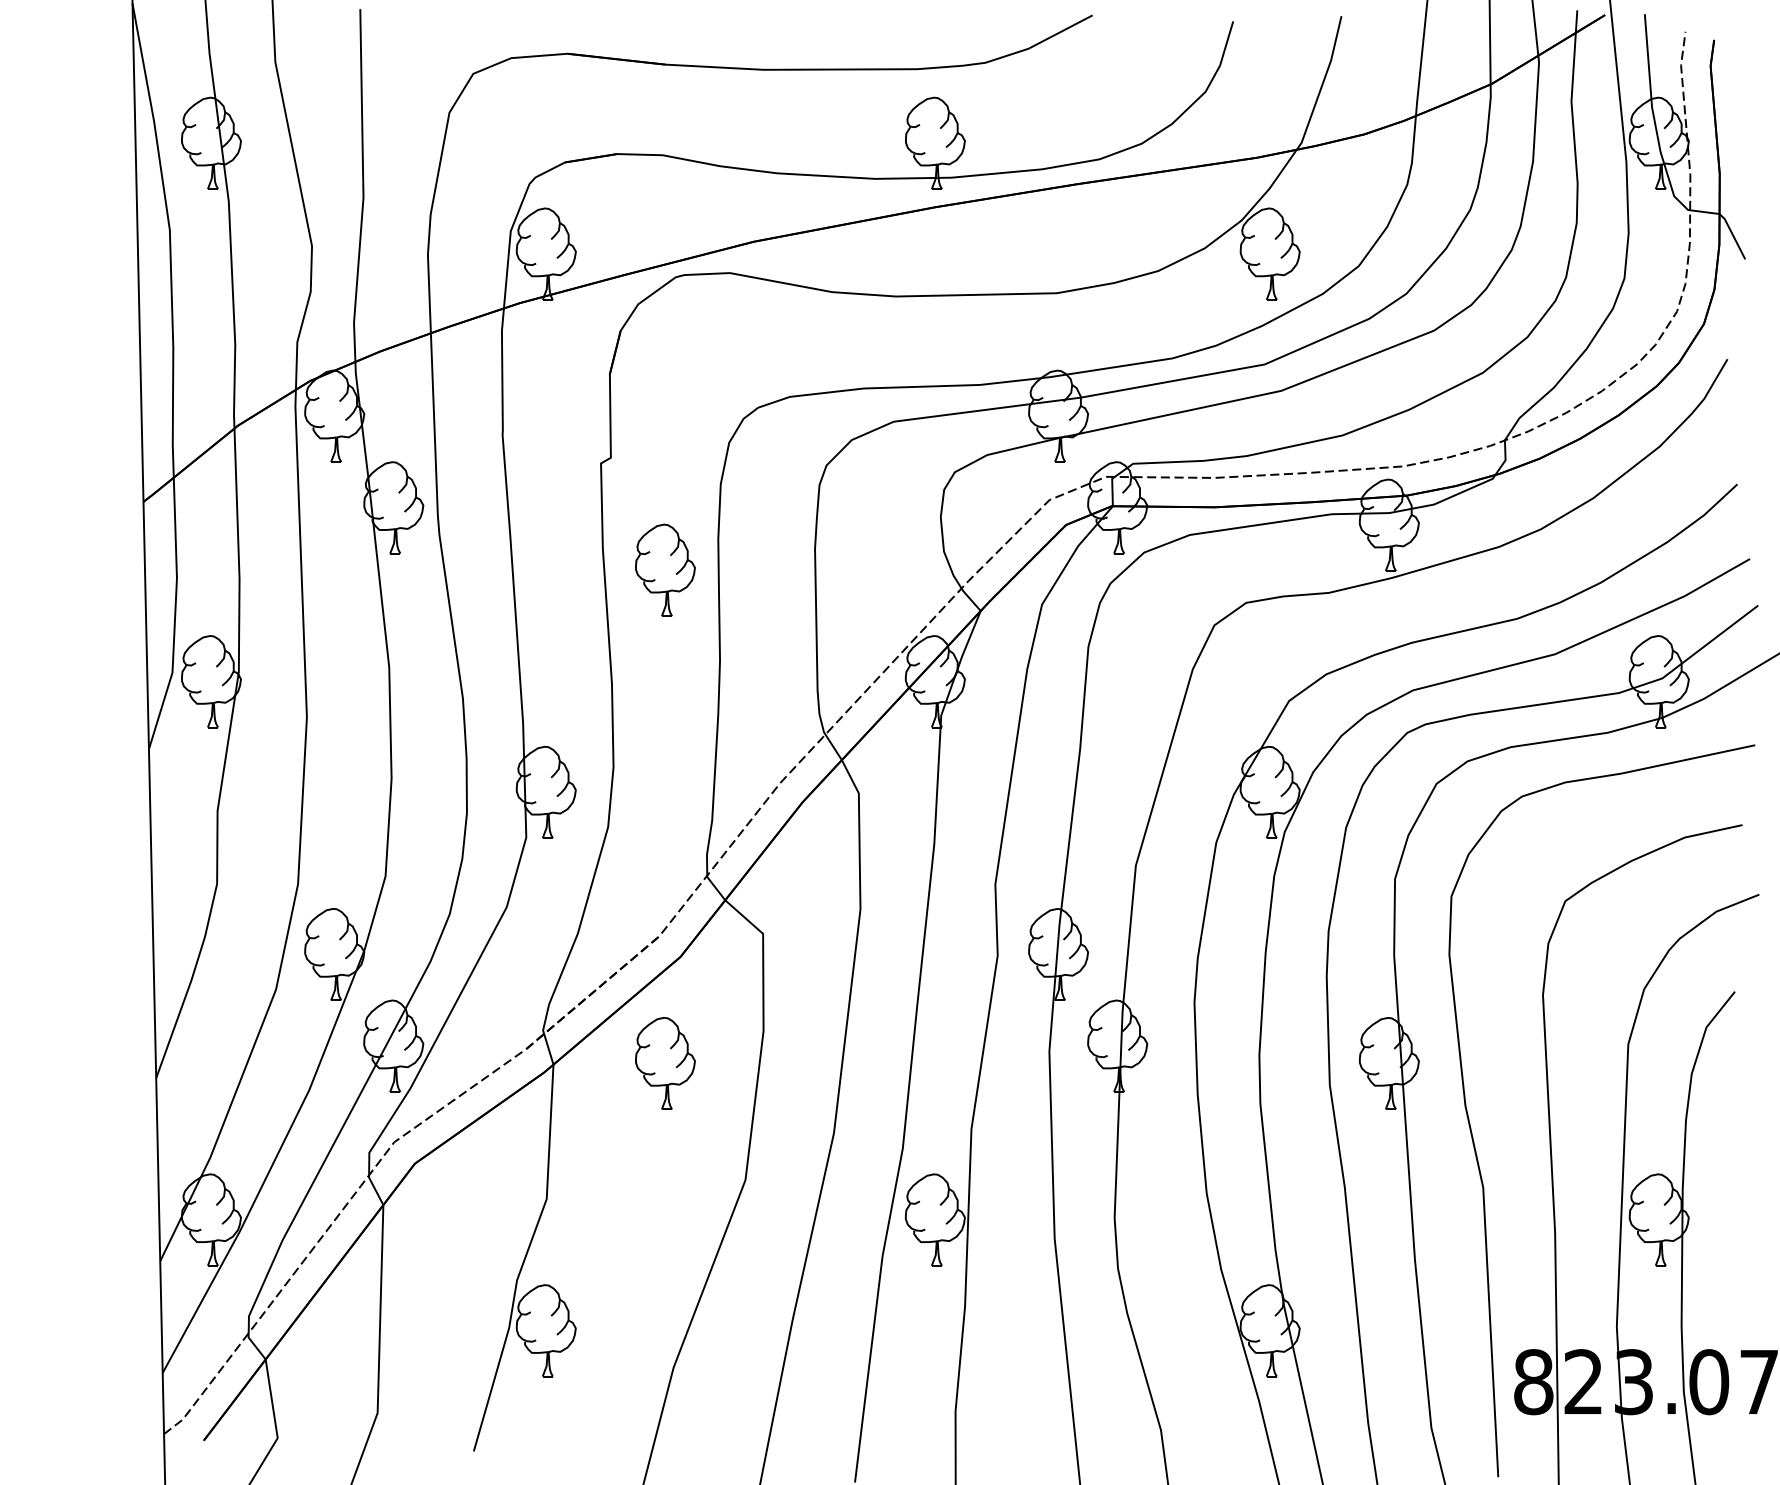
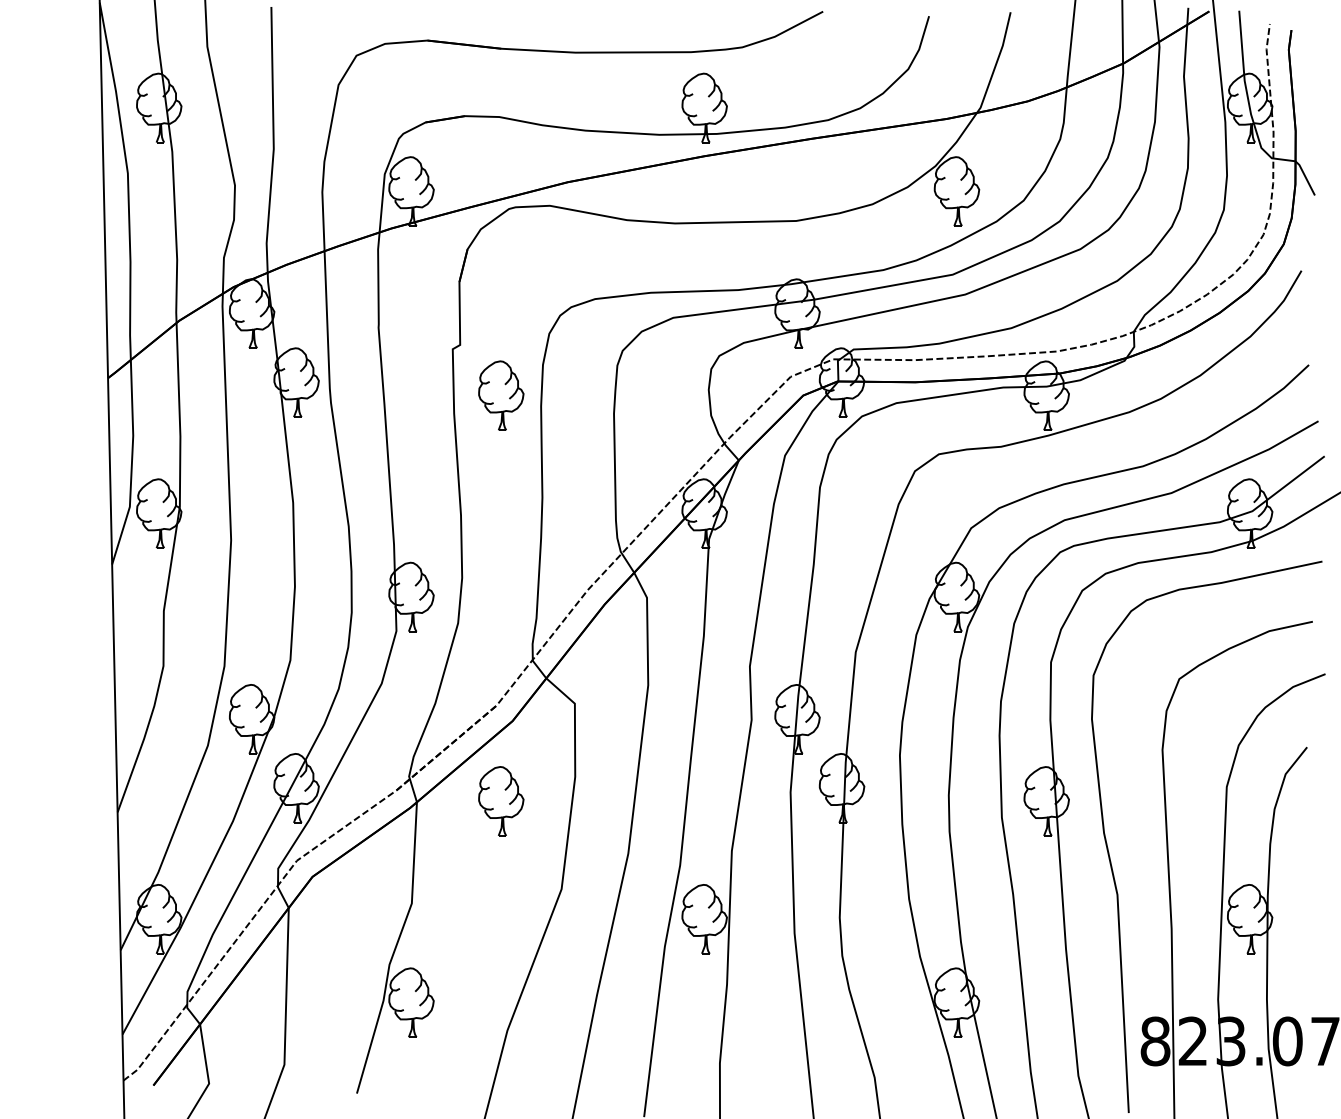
part: (665, 569) -> (501, 395), moved

